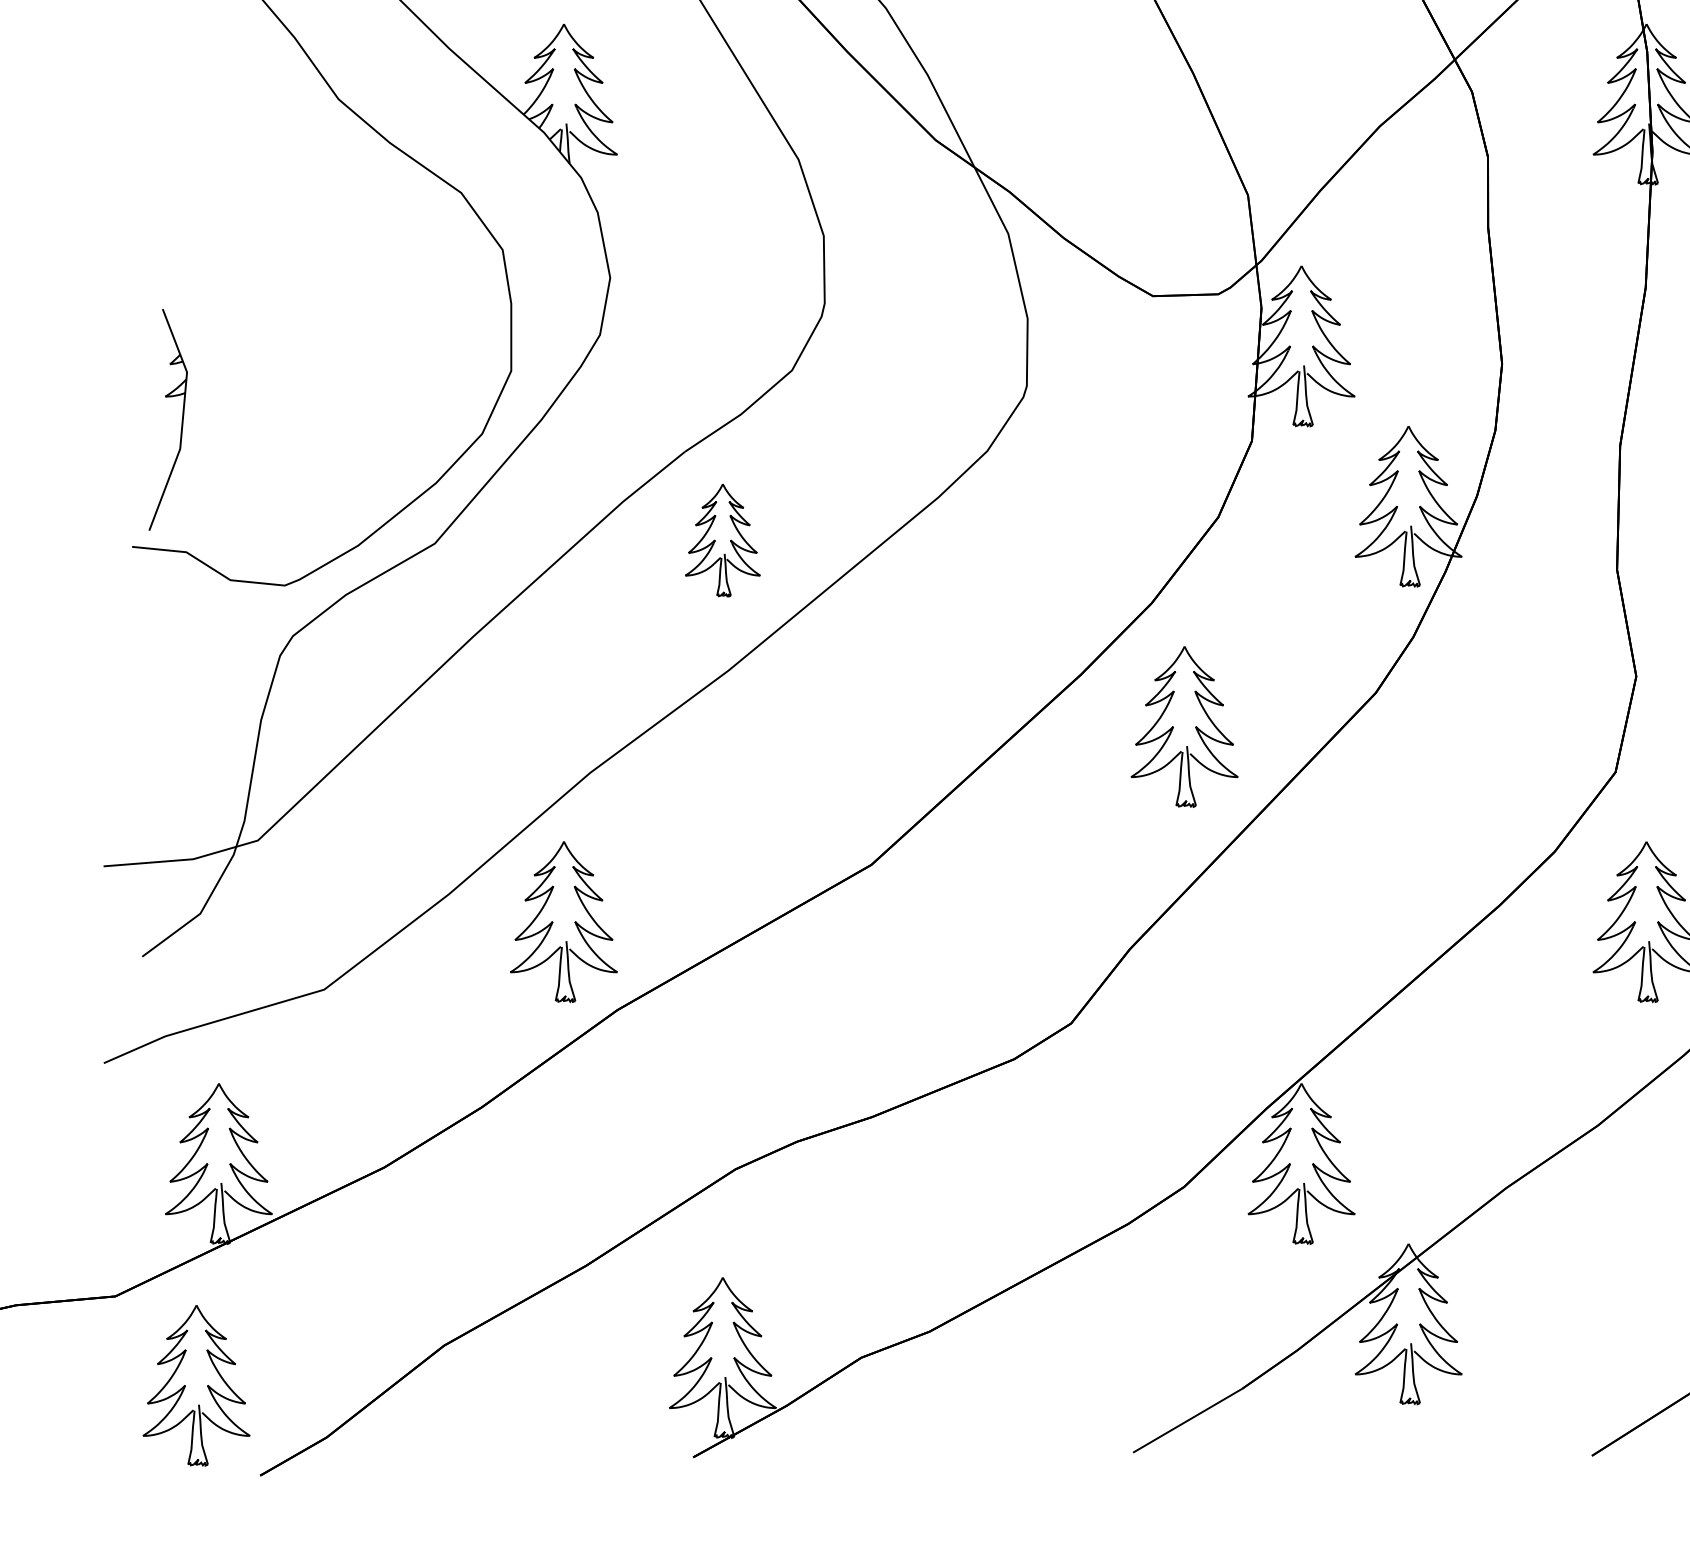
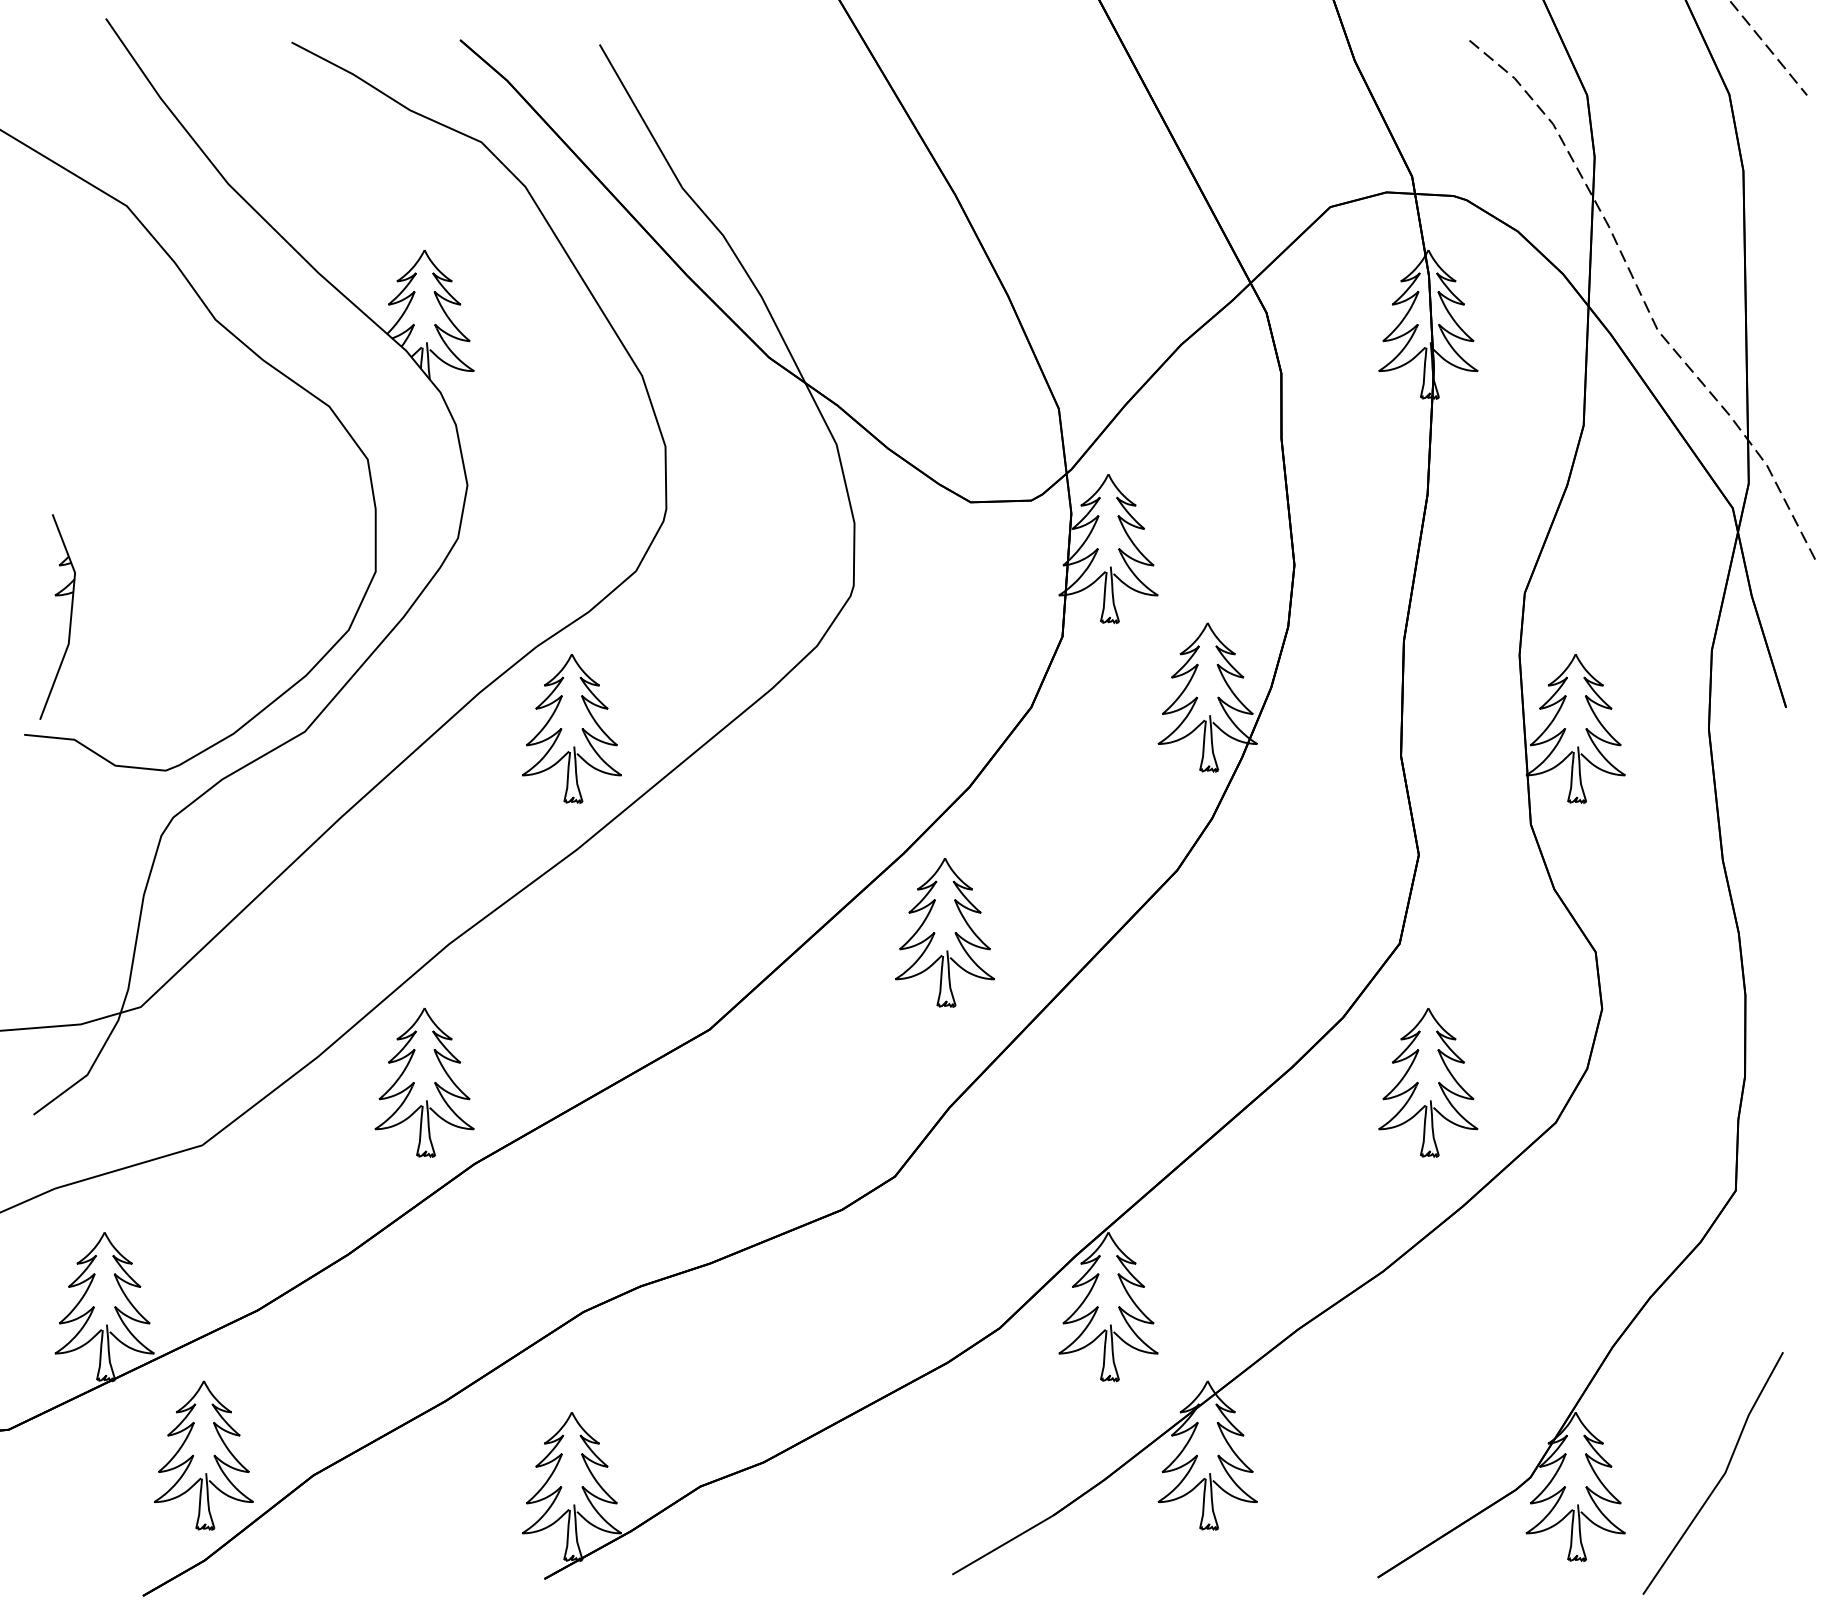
part: (722, 540) -> (571, 728), size x1.43
part: (1185, 726) -> (945, 932), moved
part: (196, 1385) -> (203, 1455), moved

